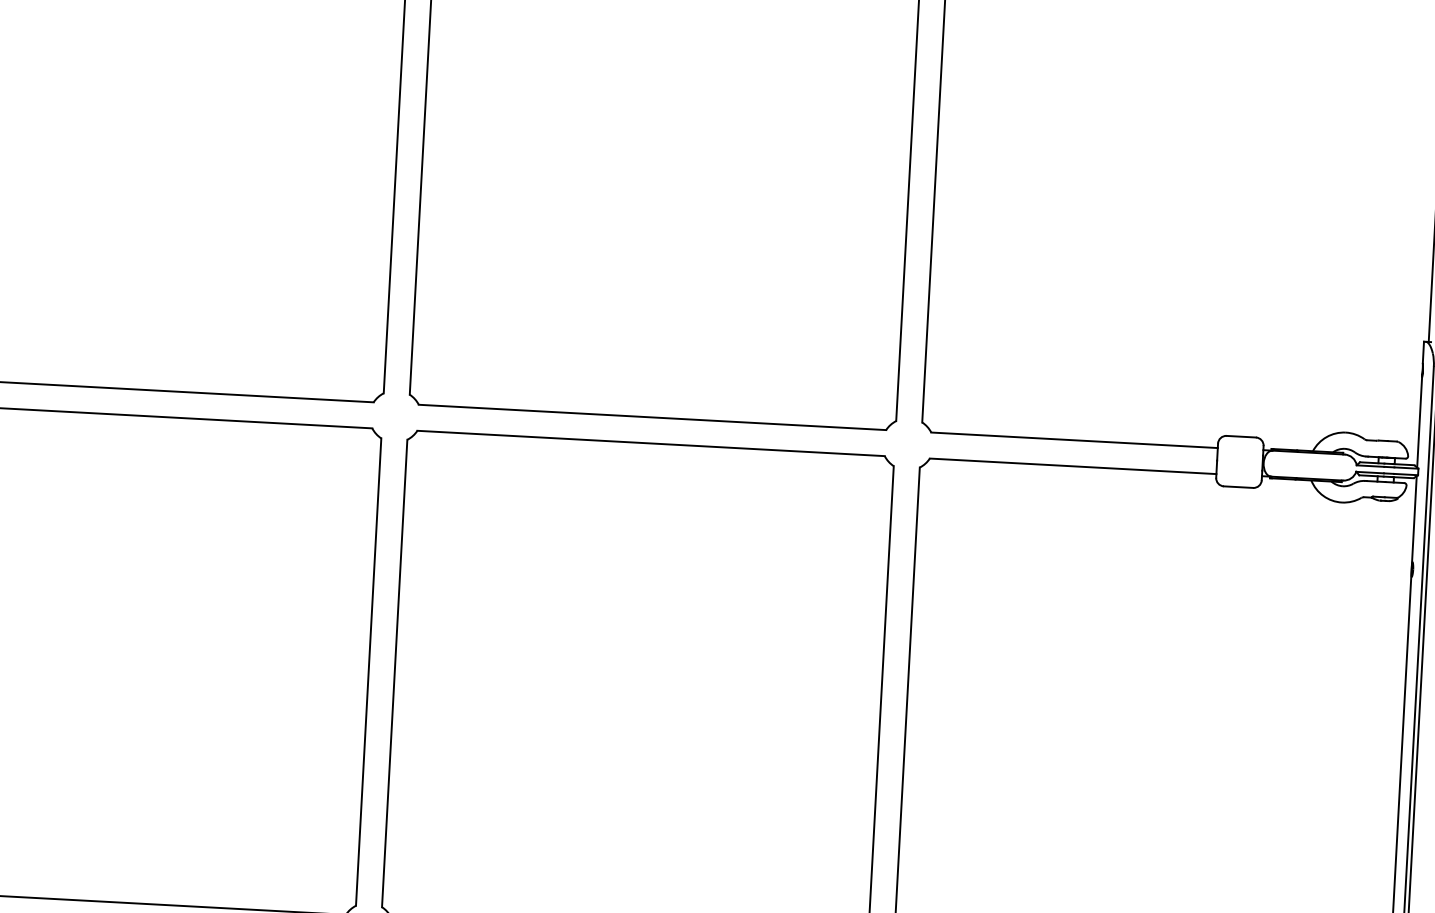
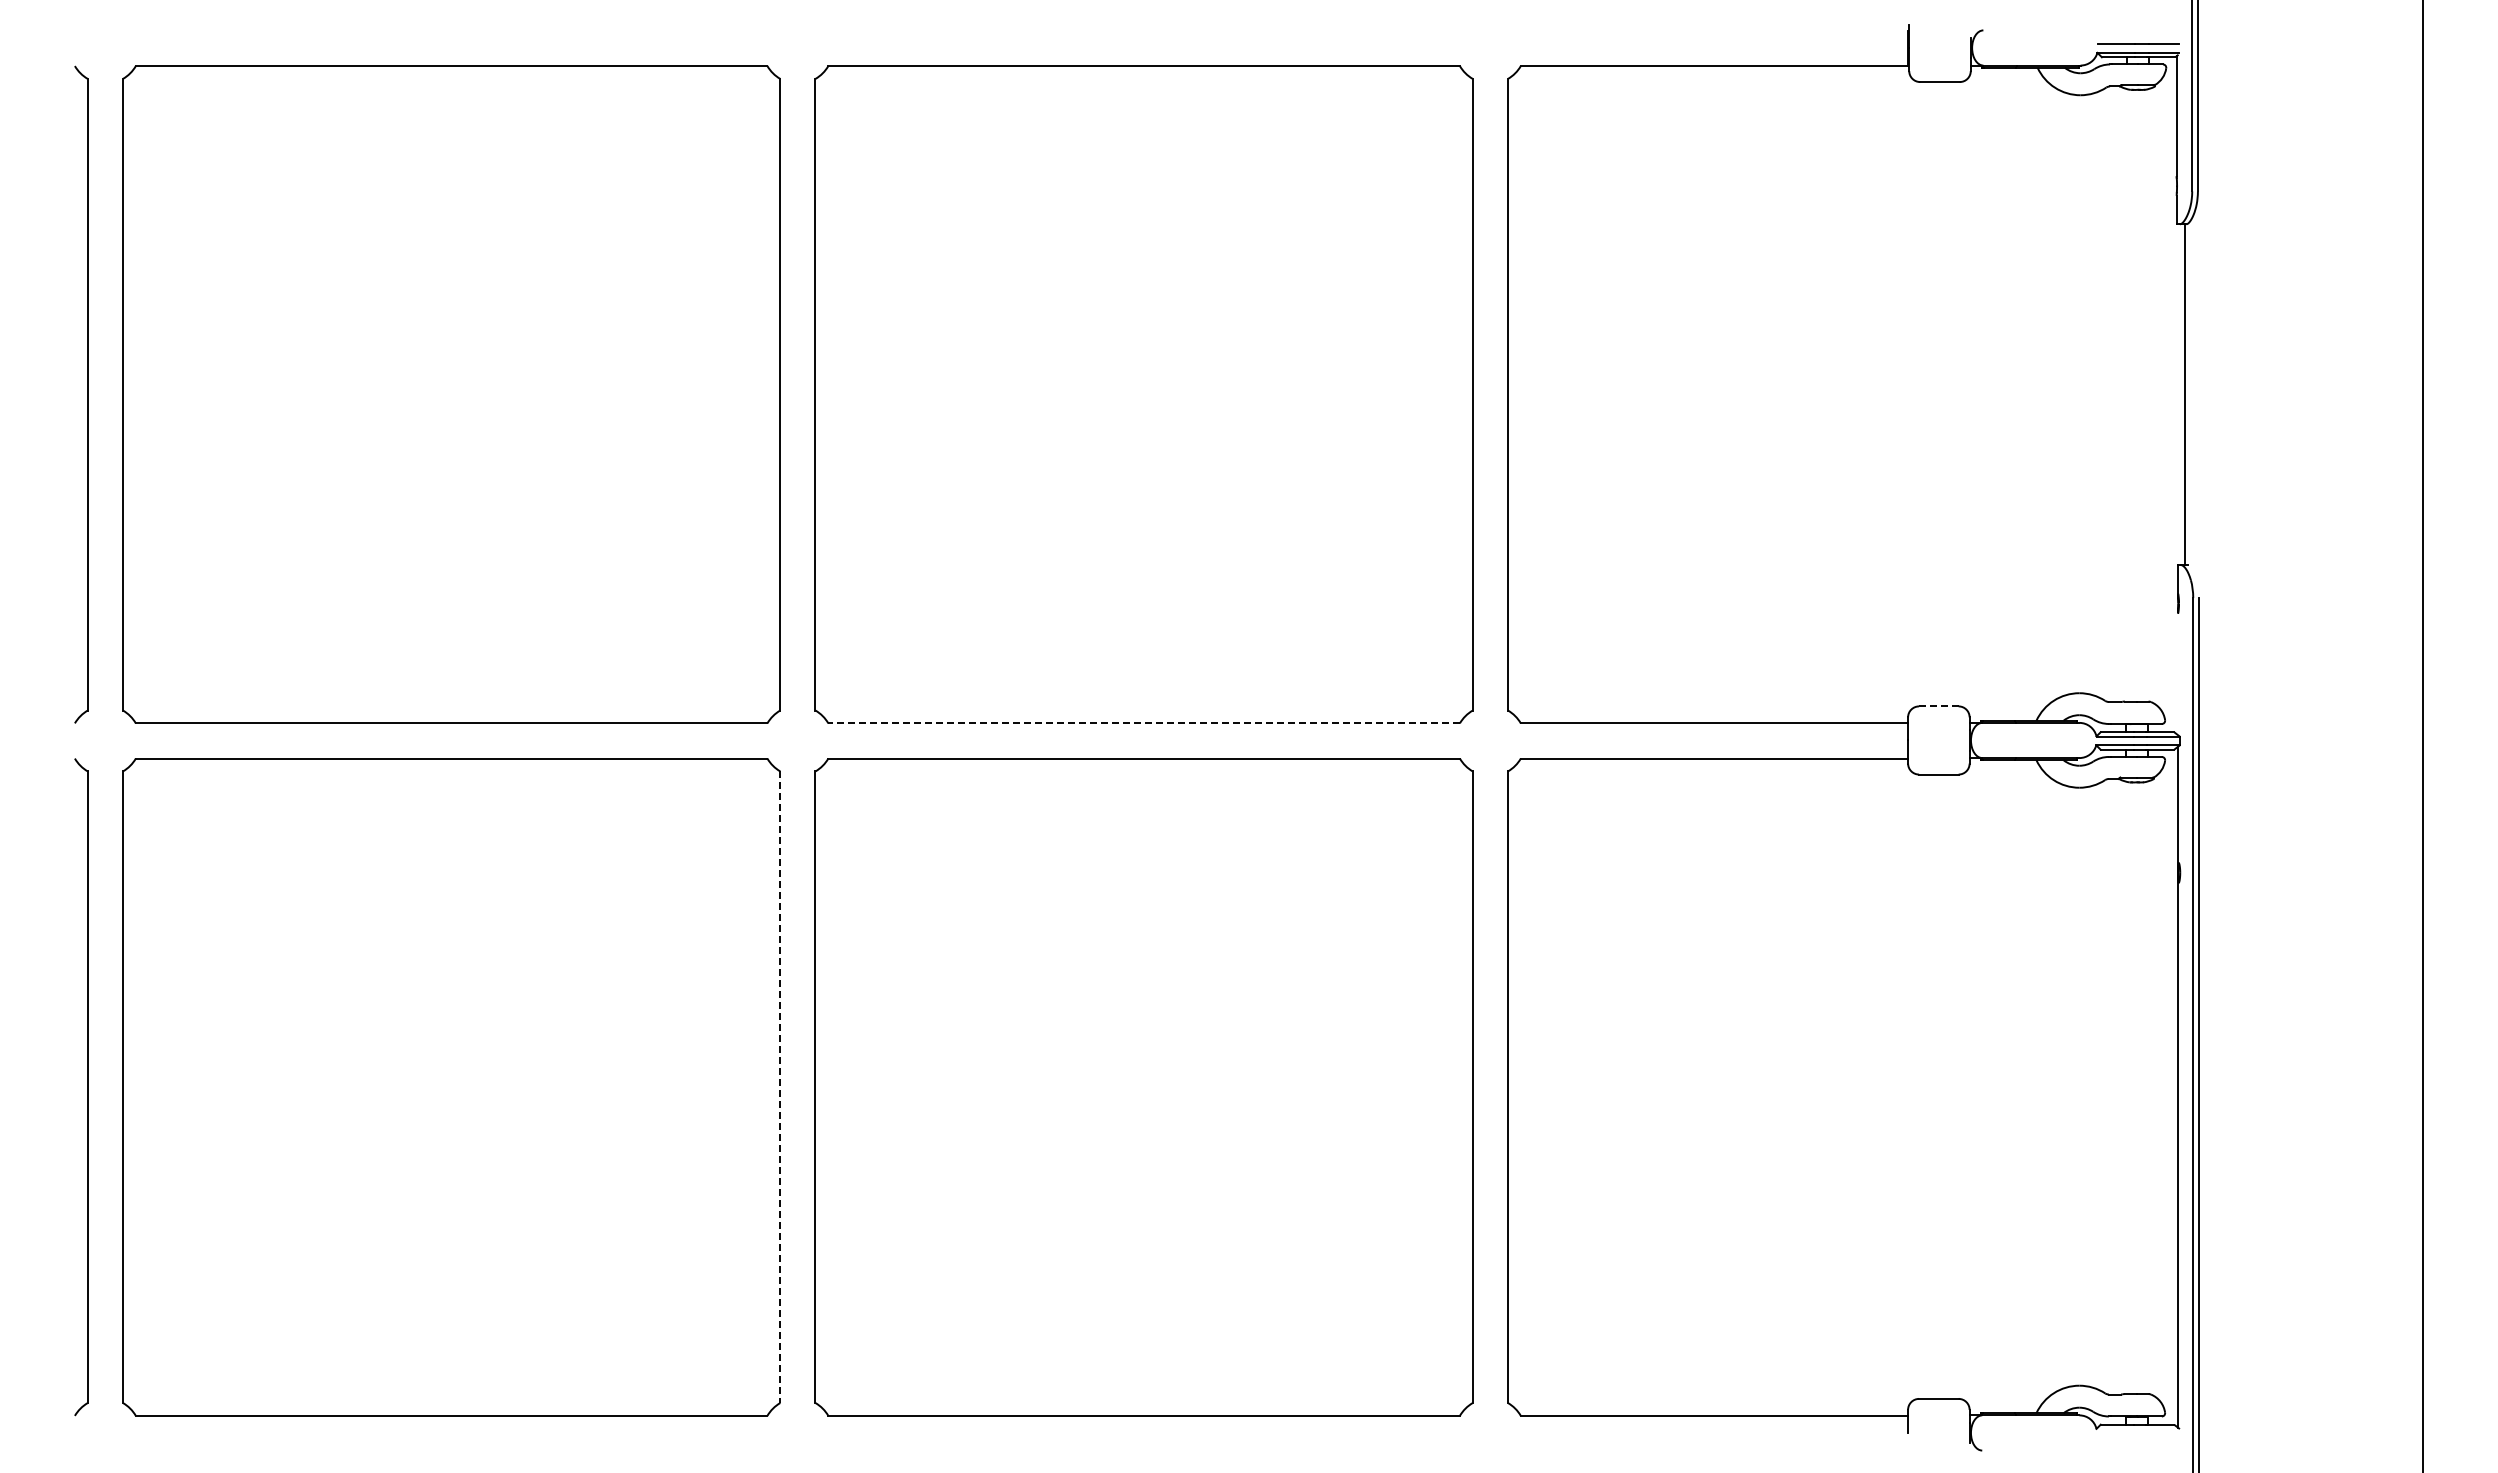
line: (652, 417) -> (1144, 723), solid -> dashed
line: (1419, 422) -> (2178, 674), removed
line: (1241, 436) -> (1938, 706), solid -> dashed
line: (368, 672) -> (780, 1087), solid -> dashed

